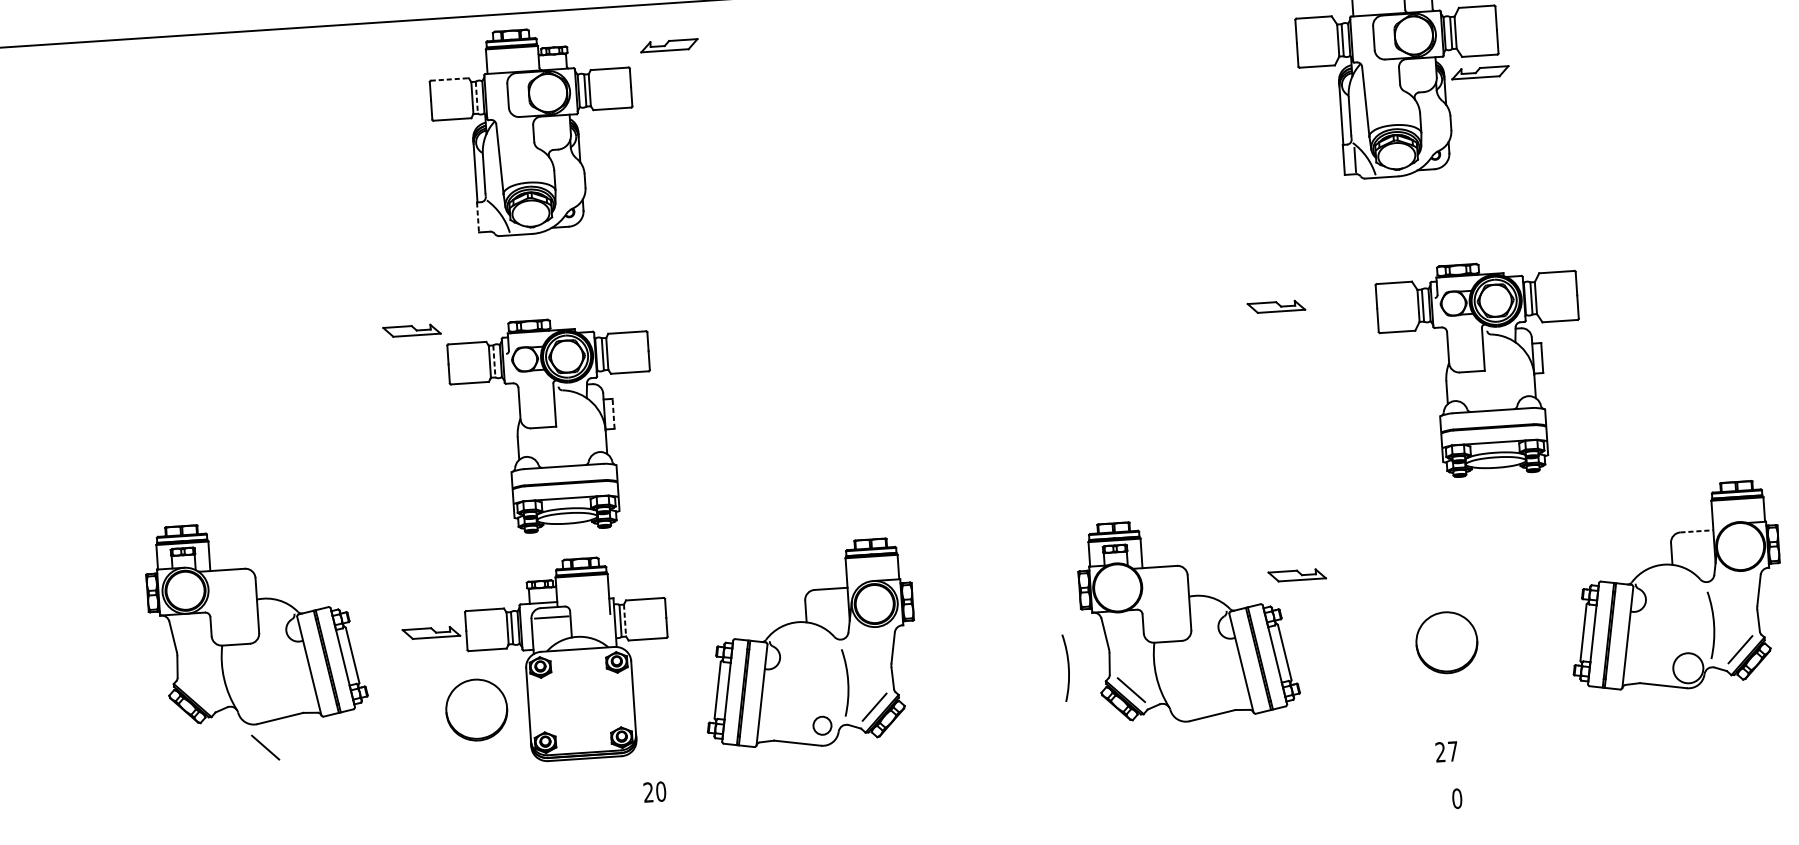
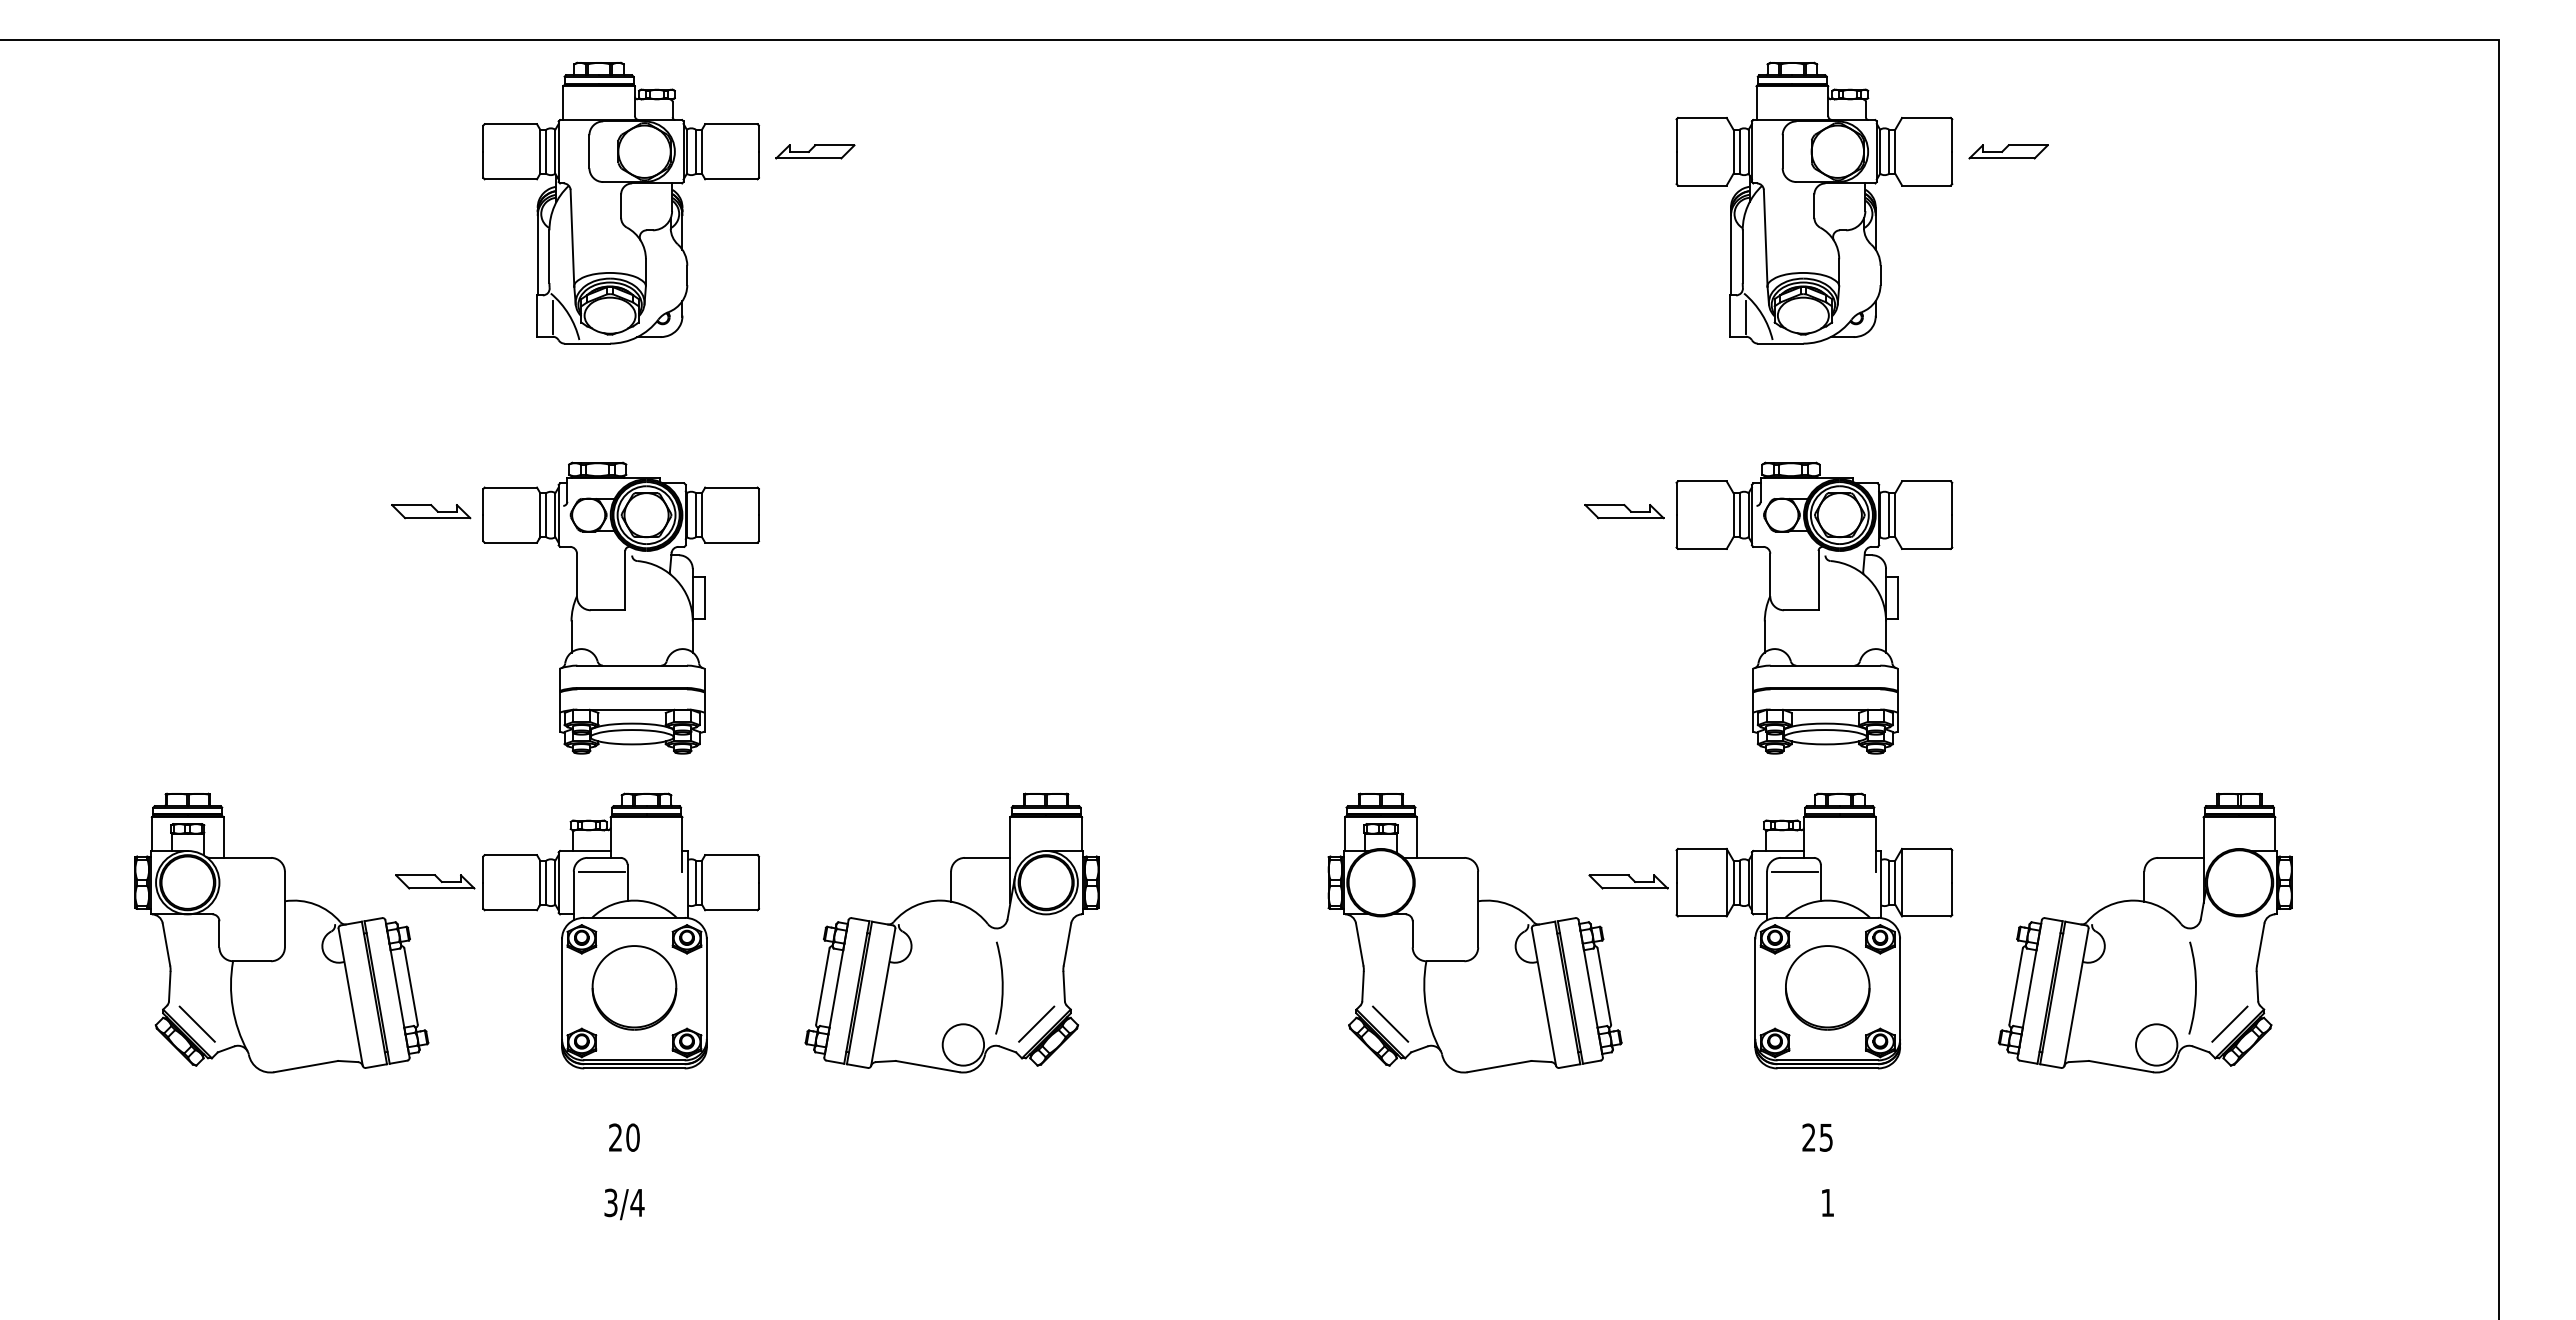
part: (669, 45) -> (815, 151), moved
part: (1480, 72) -> (2008, 151), moved
line: (450, 79) -> (511, 124), dashed -> solid
line: (476, 98) -> (546, 152), dashed -> solid
line: (478, 217) -> (537, 316), dashed -> solid
line: (489, 217) -> (552, 316), added
part: (412, 330) -> (431, 511), moved
line: (494, 361) -> (546, 515), dashed -> solid
part: (1481, 369) -> (1814, 607), moved
line: (613, 413) -> (705, 597), dashed -> solid
line: (1696, 531) -> (2180, 857), dashed -> solid
part: (1434, 601) -> (1814, 930), added
line: (625, 621) -> (702, 883), dashed -> solid
part: (255, 622) -> (281, 932), moved
arc: (1067, 667) -> (1305, 987), removed
part: (476, 709) -> (634, 987), moved
circle: (822, 725) -> (963, 1044), size x1.67
text: (1452, 751) -> (1825, 1137), 27 -> 25
text: (654, 791) -> (624, 1137), moved
text: (1457, 798) -> (1827, 1202), 0 -> 1

